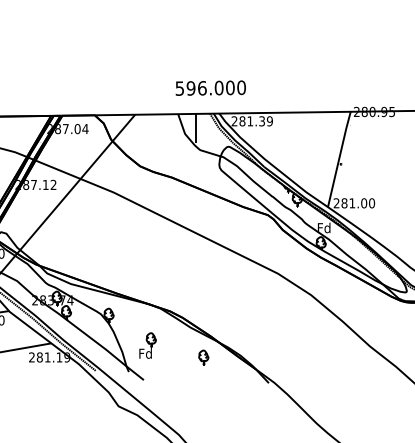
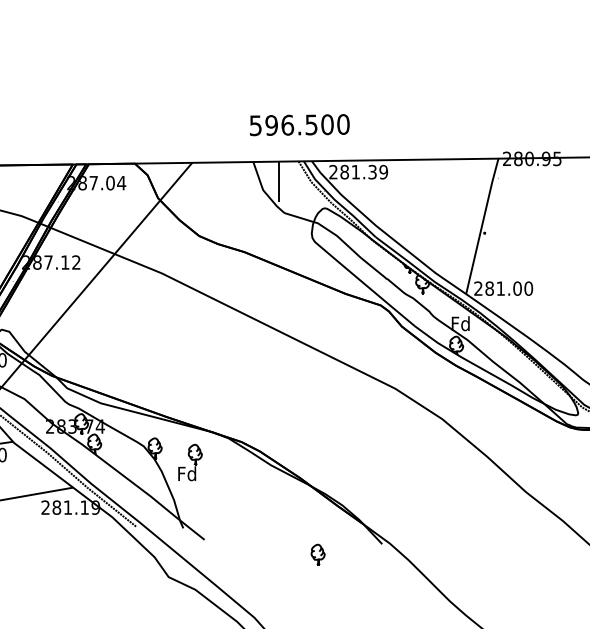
text: (218, 87) -> (310, 124), 596.000 -> 596.500
part: (147, 345) -> (189, 462), moved
part: (203, 357) -> (317, 554), moved

